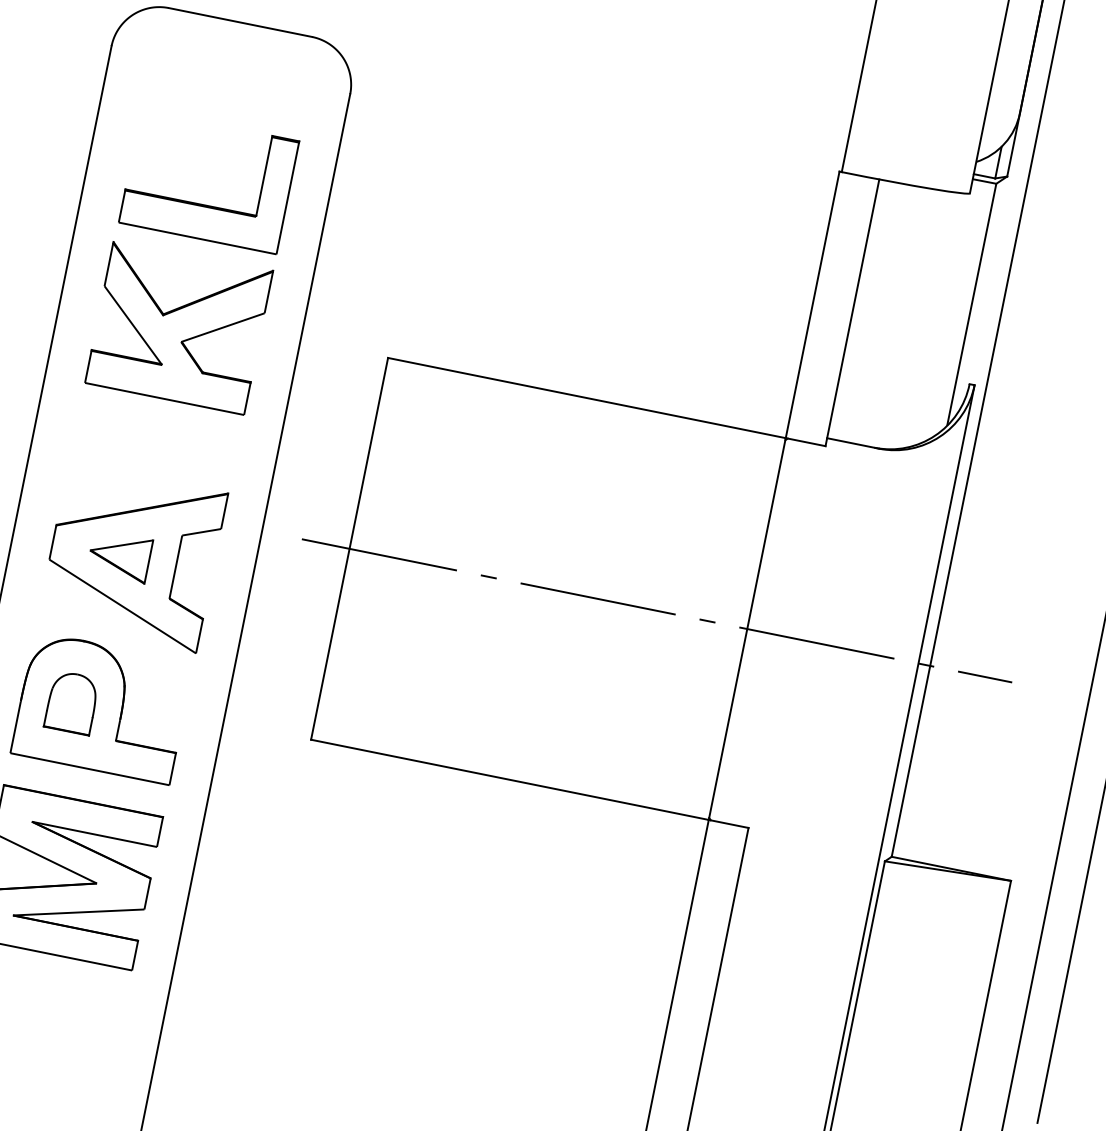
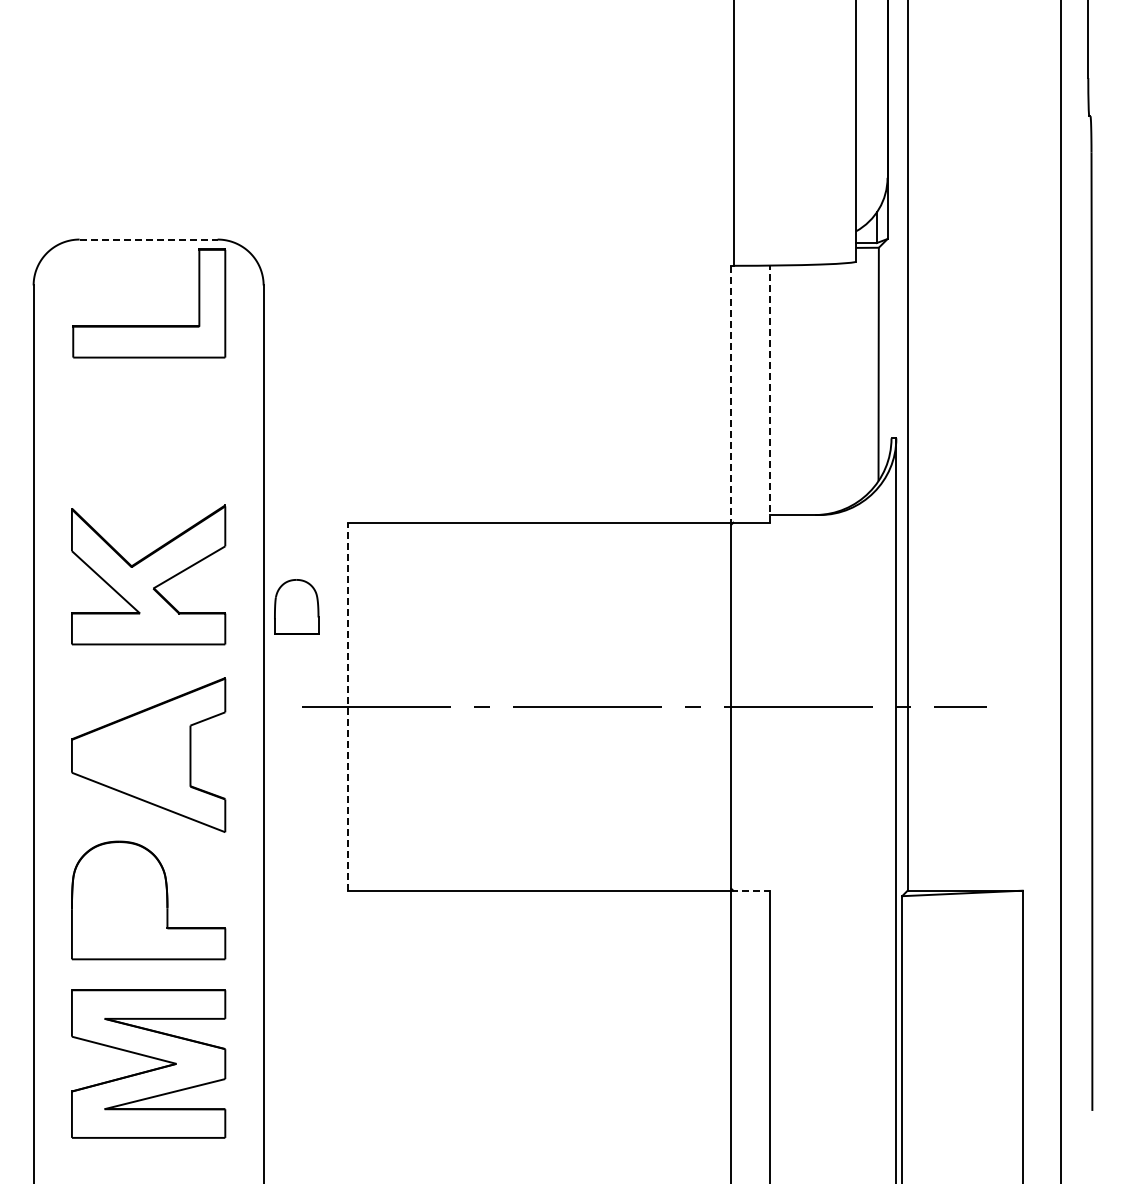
line: (241, 22) -> (149, 239), solid -> dashed
part: (204, 205) -> (149, 325), moved
line: (812, 305) -> (731, 394), solid -> dashed
line: (852, 313) -> (769, 394), solid -> dashed
part: (179, 326) -> (148, 574), moved
line: (349, 548) -> (347, 706), solid -> dashed
part: (119, 556) -> (136, 756), removed
part: (72, 702) -> (296, 606), moved
line: (728, 823) -> (750, 890), solid -> dashed

